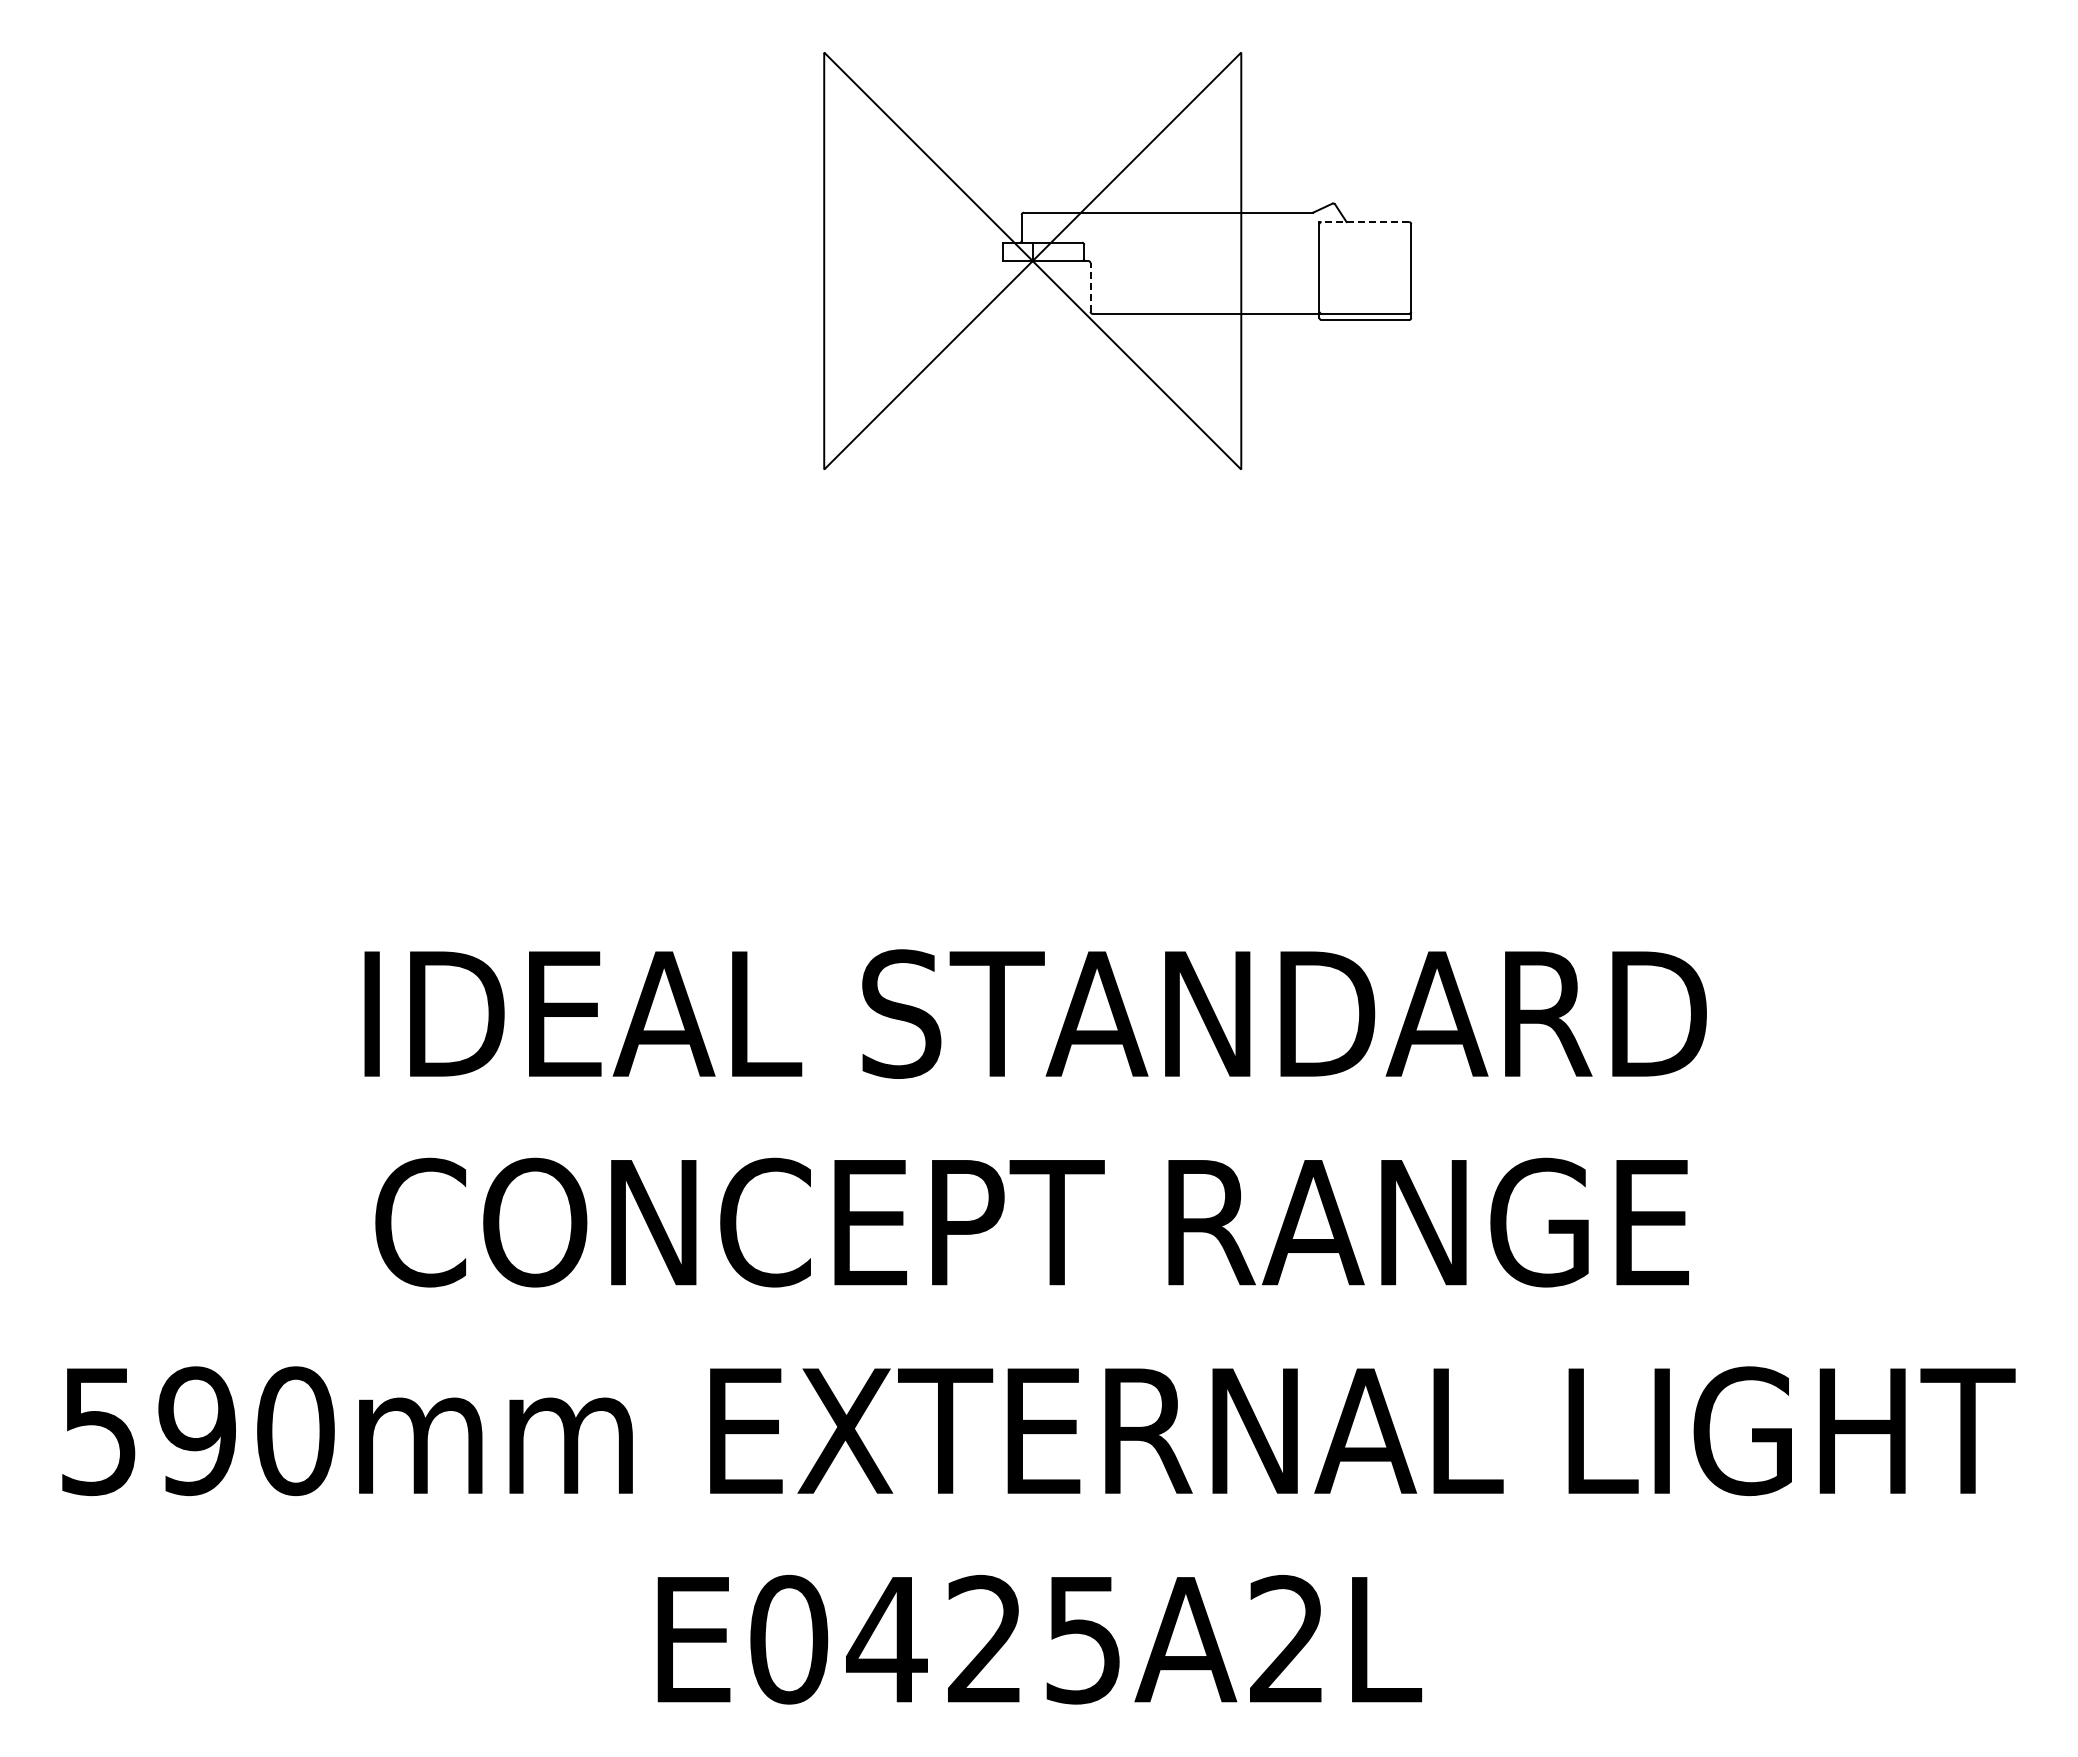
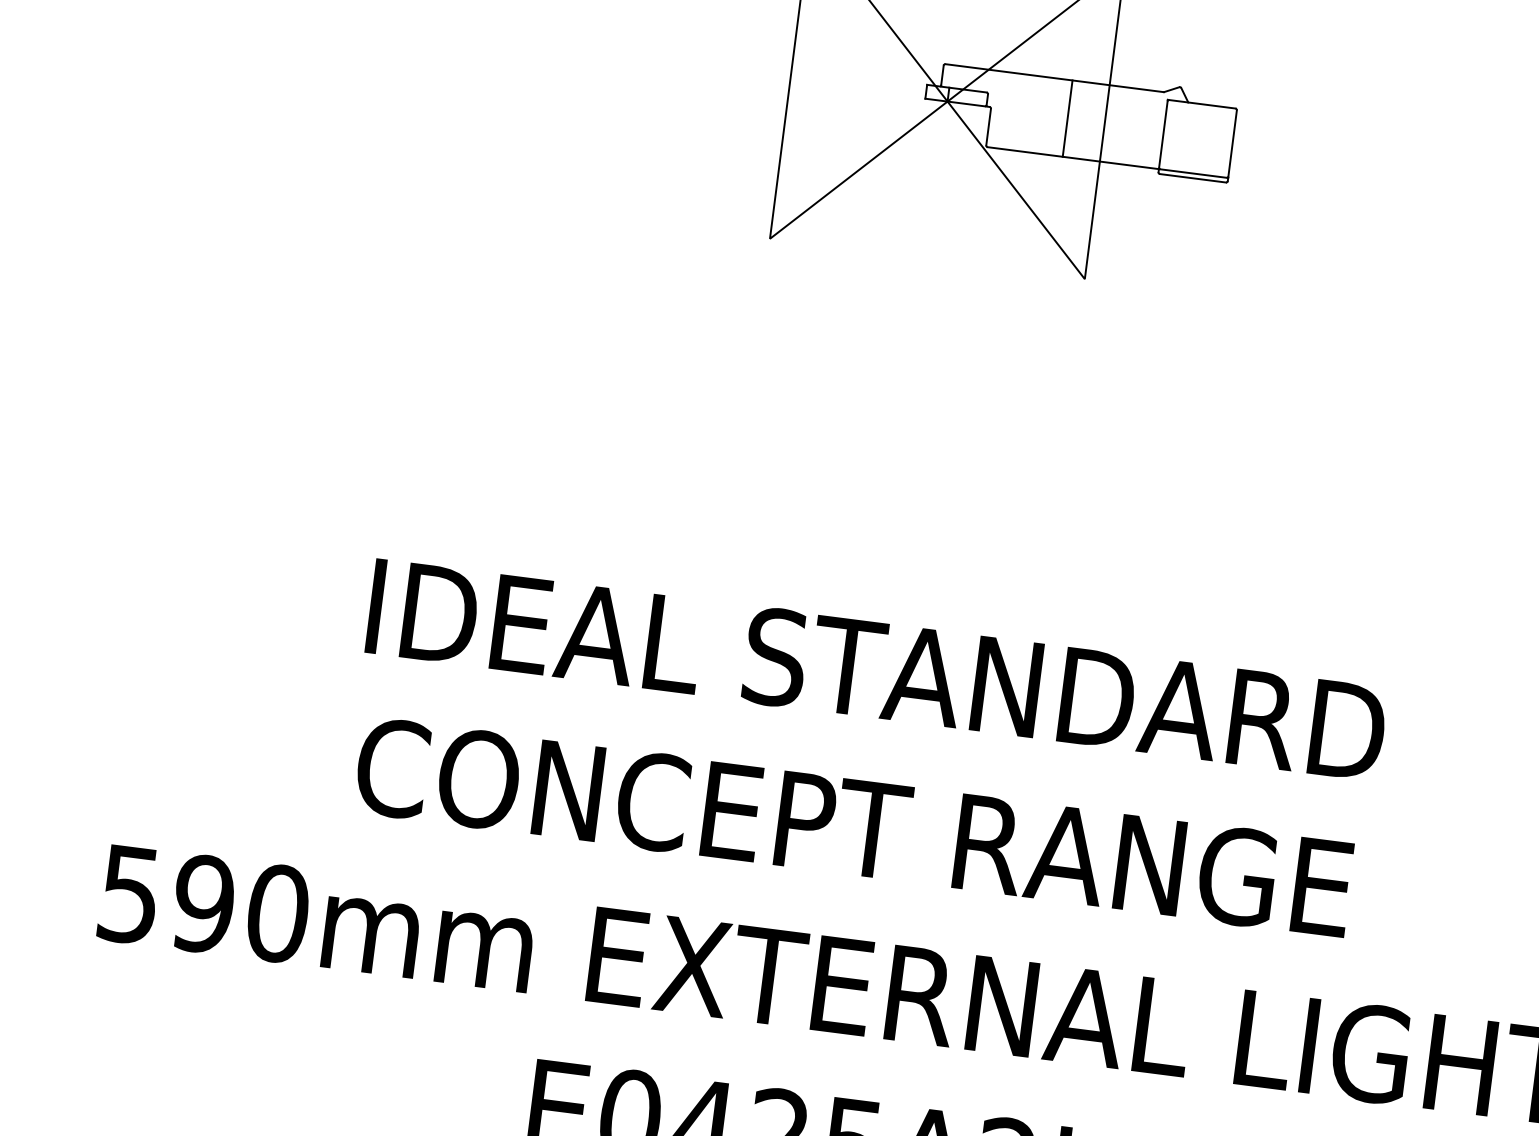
line: (1364, 222) -> (1201, 104), dashed -> solid
line: (1192, 262) -> (1068, 118), added
line: (1090, 286) -> (988, 126), dashed -> solid

